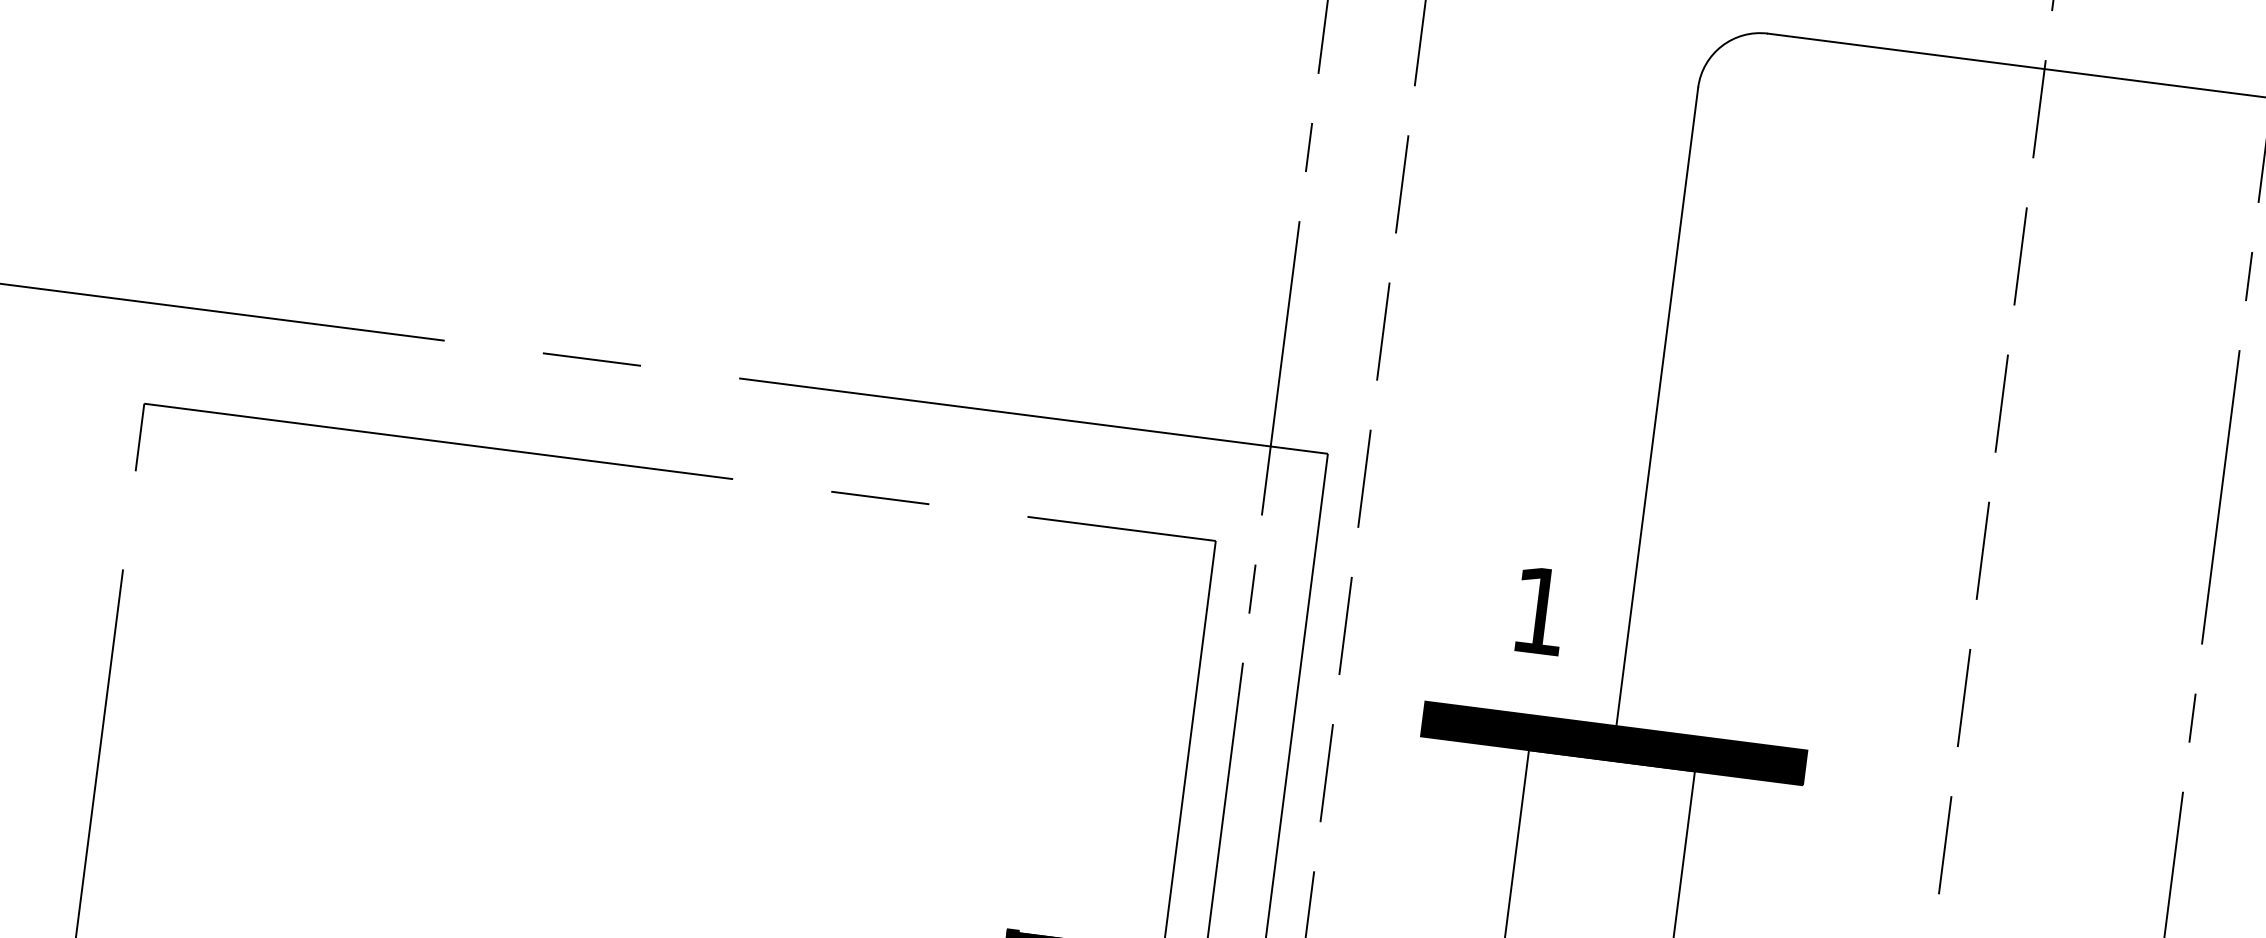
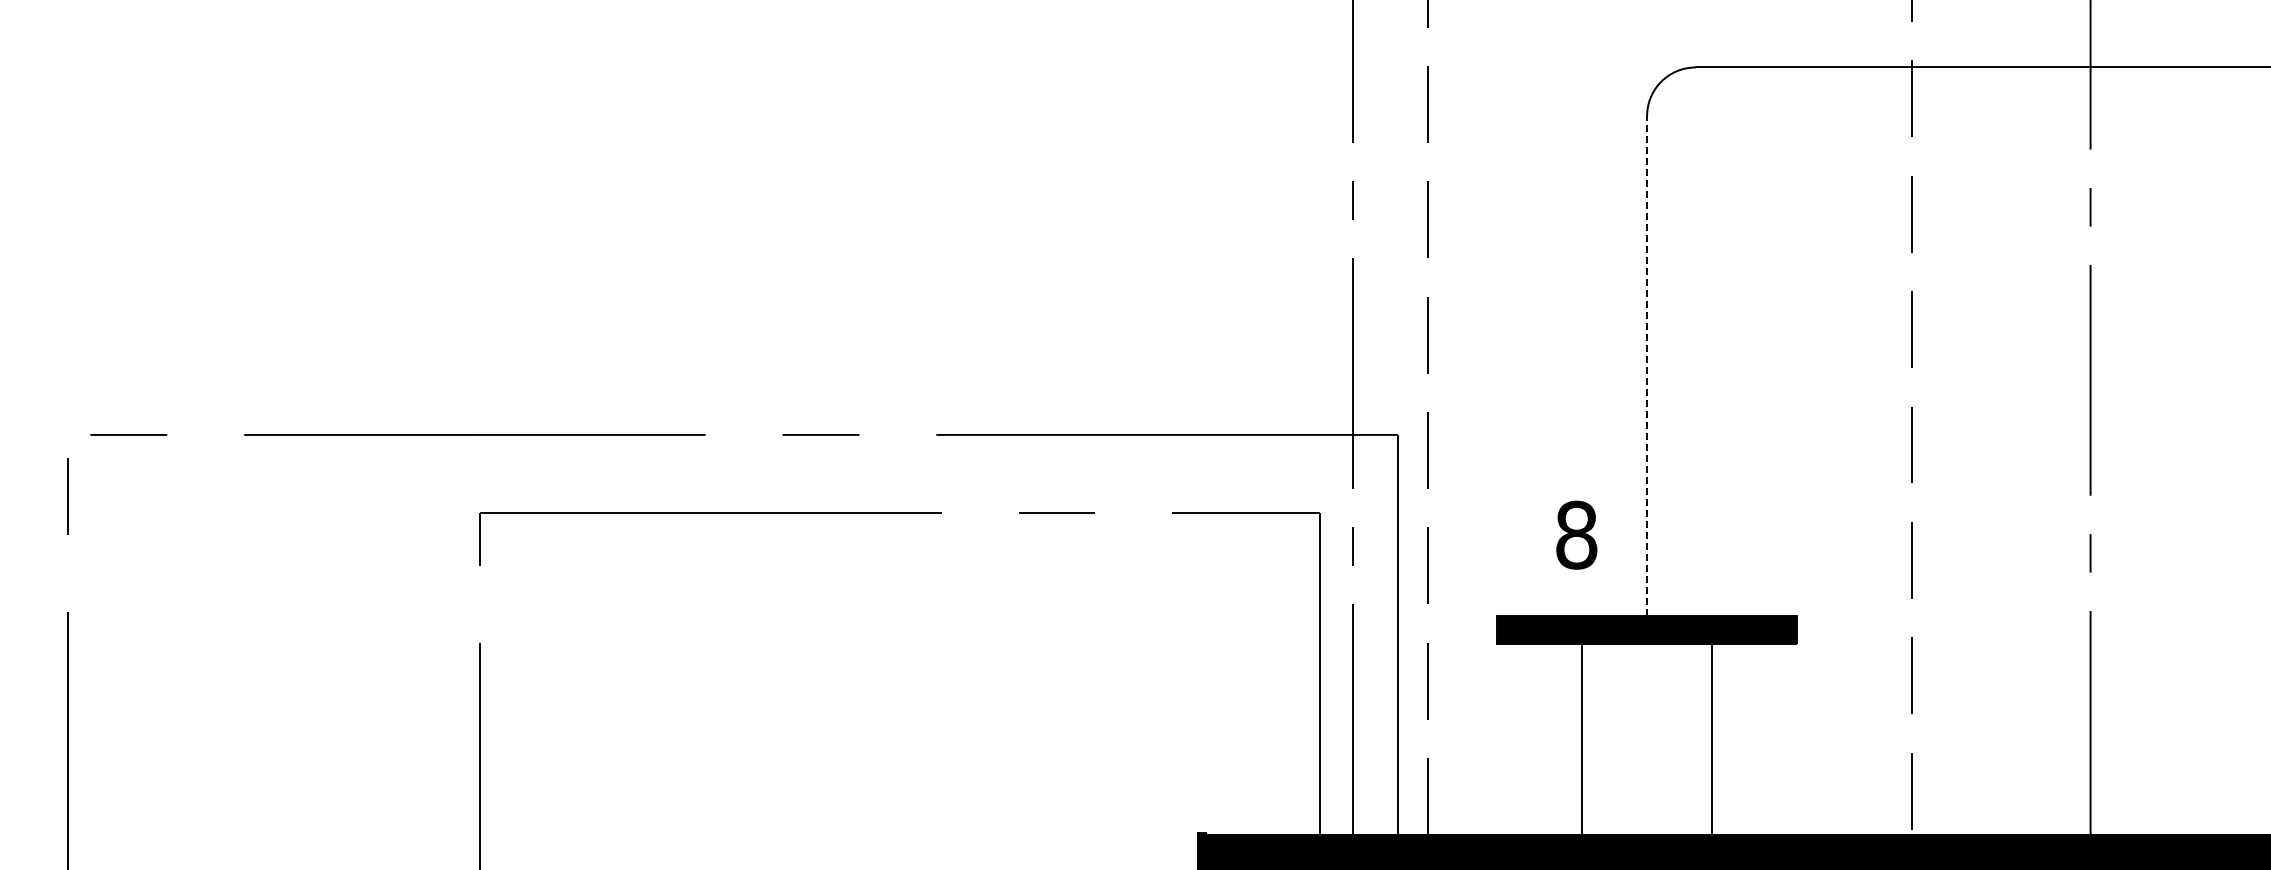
line: (1657, 406) -> (1647, 365), solid -> dashed
text: (1539, 610) -> (1576, 534), 1 -> 8

